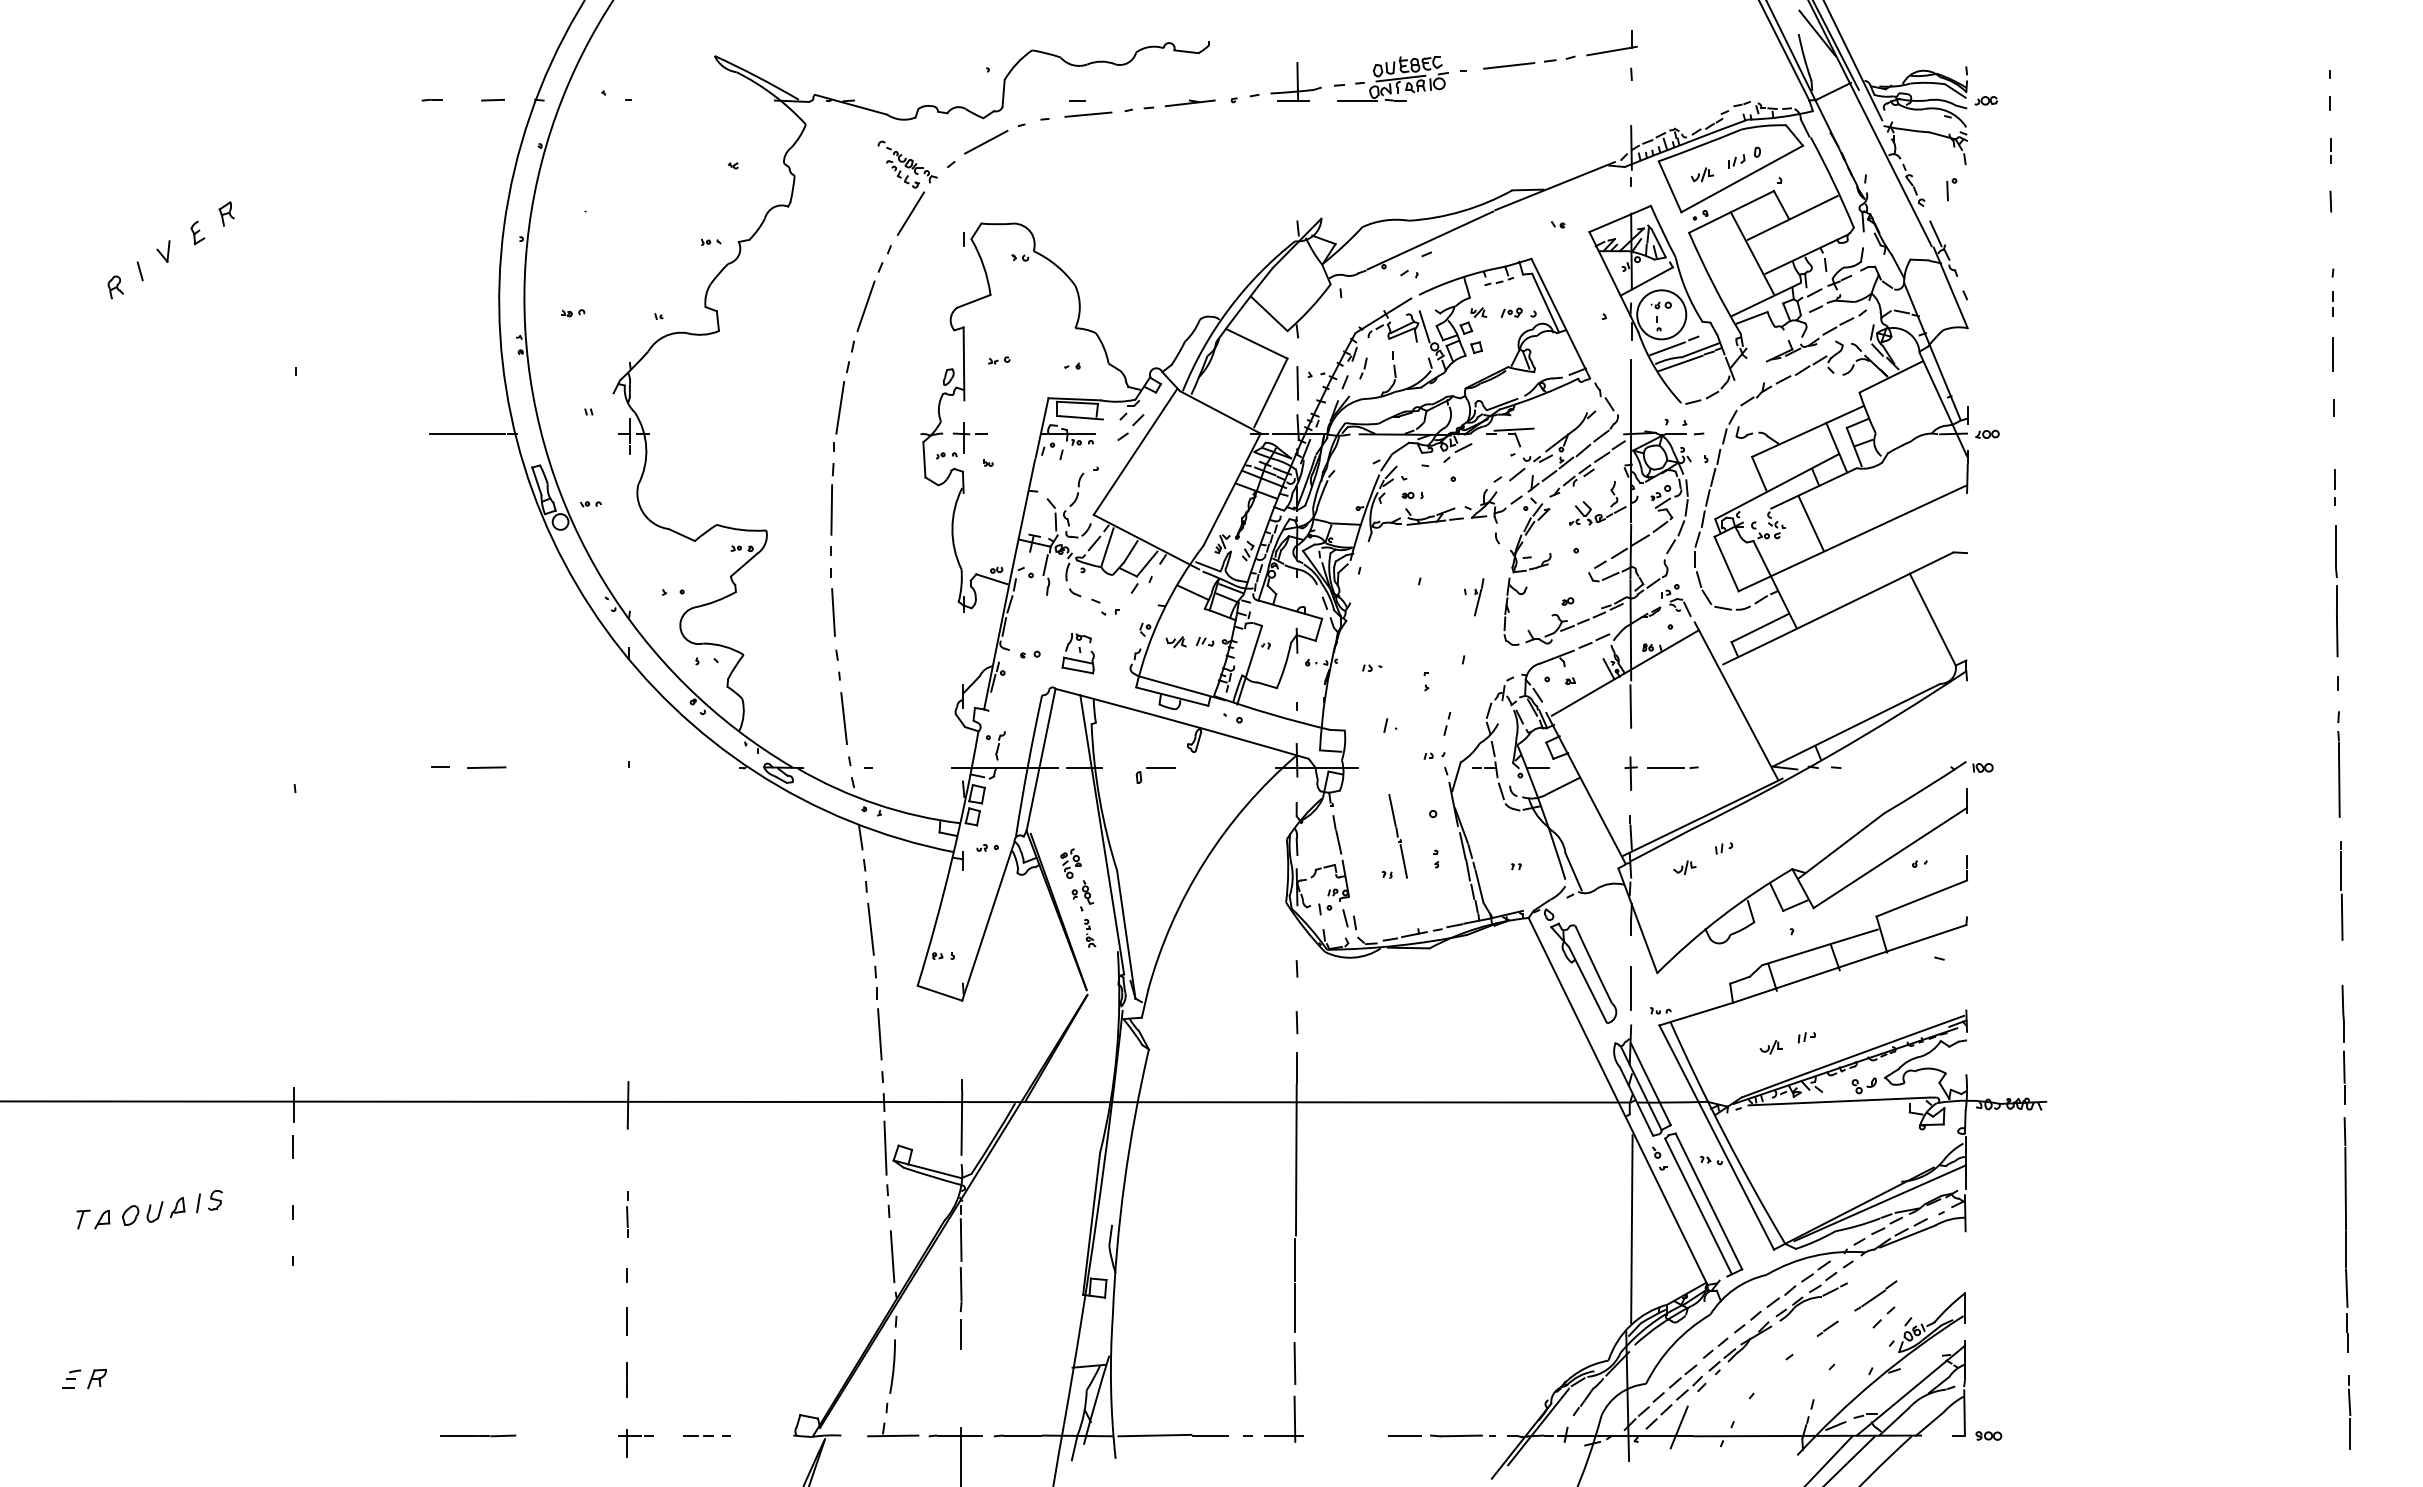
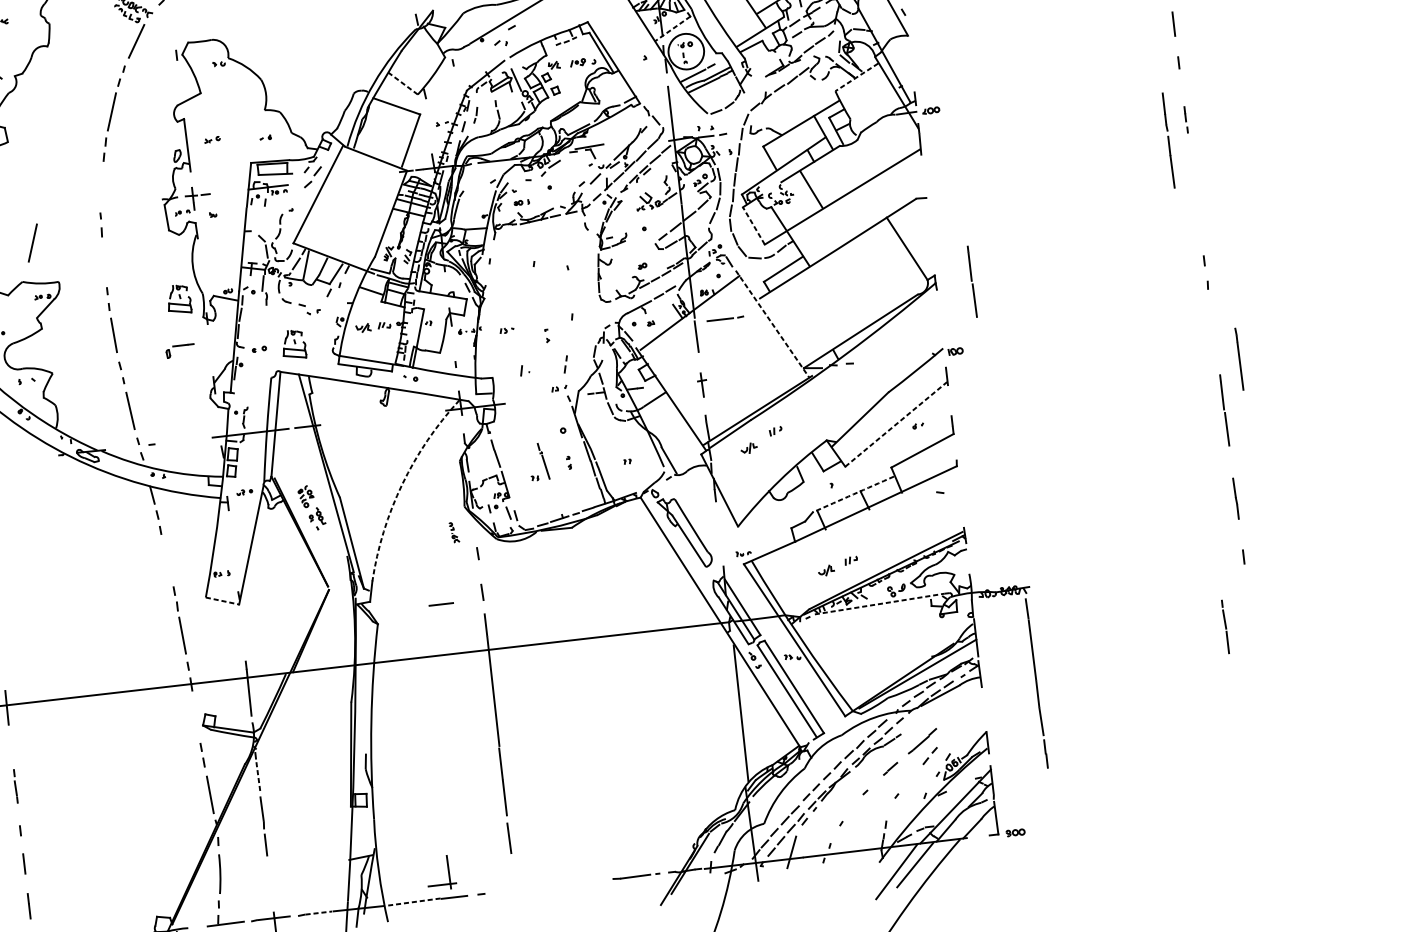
line: (1646, 281) -> (672, 28), solid -> dashed
line: (1268, 313) -> (402, 83), solid -> dashed
line: (1890, 377) -> (856, 77), solid -> dashed
line: (1297, 383) -> (429, 131), removed
line: (840, 407) -> (101, 186), removed
line: (736, 472) -> (32, 242), added
line: (831, 509) -> (103, 261), removed
line: (1726, 564) -> (753, 226), solid -> dashed
part: (927, 573) -> (178, 299), added
line: (2336, 591) -> (1168, 141), moved
part: (1478, 597) -> (577, 270), removed
line: (2016, 674) -> (972, 281), added
line: (1736, 701) -> (772, 324), solid -> dashed
line: (1672, 767) -> (725, 318), moved
part: (1155, 768) -> (179, 346), moved
line: (2338, 774) -> (1239, 359), moved
line: (1392, 810) -> (533, 431), removed
line: (1890, 857) -> (896, 423), solid -> dashed
arc: (1204, 862) -> (402, 484), solid -> dashed
line: (870, 928) -> (167, 560), removed
part: (1090, 932) -> (454, 531), moved
arc: (1820, 947) -> (853, 494), solid -> dashed
line: (1631, 988) -> (720, 539), removed
line: (940, 993) -> (222, 601), solid -> dashed
line: (2343, 1066) -> (1240, 536), removed
line: (1839, 1101) -> (880, 604), solid -> dashed
line: (885, 1147) -> (196, 716), removed
line: (2345, 1234) -> (1036, 683), moved
line: (961, 1240) -> (258, 777), solid -> dashed
part: (2349, 1412) -> (1225, 626), moved
part: (1294, 1418) -> (448, 871), moved
line: (1022, 1435) -> (318, 912), solid -> dashed
line: (1154, 1435) -> (414, 901), solid -> dashed
line: (1404, 1435) -> (441, 604), moved

